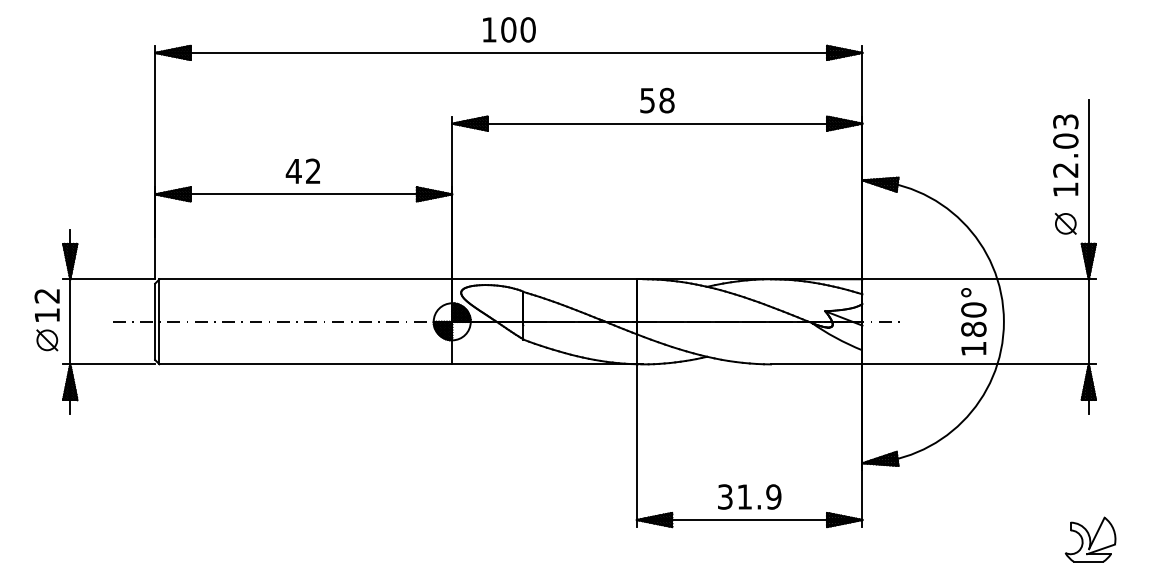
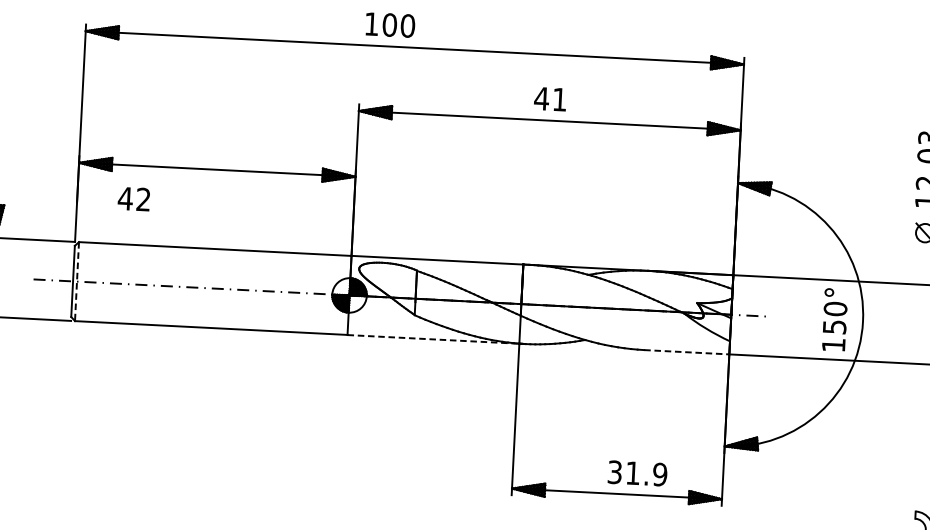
text: (509, 29) -> (390, 24), moved
text: (656, 100) -> (550, 99), 58 -> 41
text: (302, 170) -> (133, 198), moved
line: (159, 322) -> (77, 282), solid -> dashed
text: (973, 328) -> (834, 326), 180° -> 150°
line: (545, 364) -> (434, 339), solid -> dashed
line: (816, 364) -> (686, 352), solid -> dashed
text: (749, 496) -> (637, 473), moved

